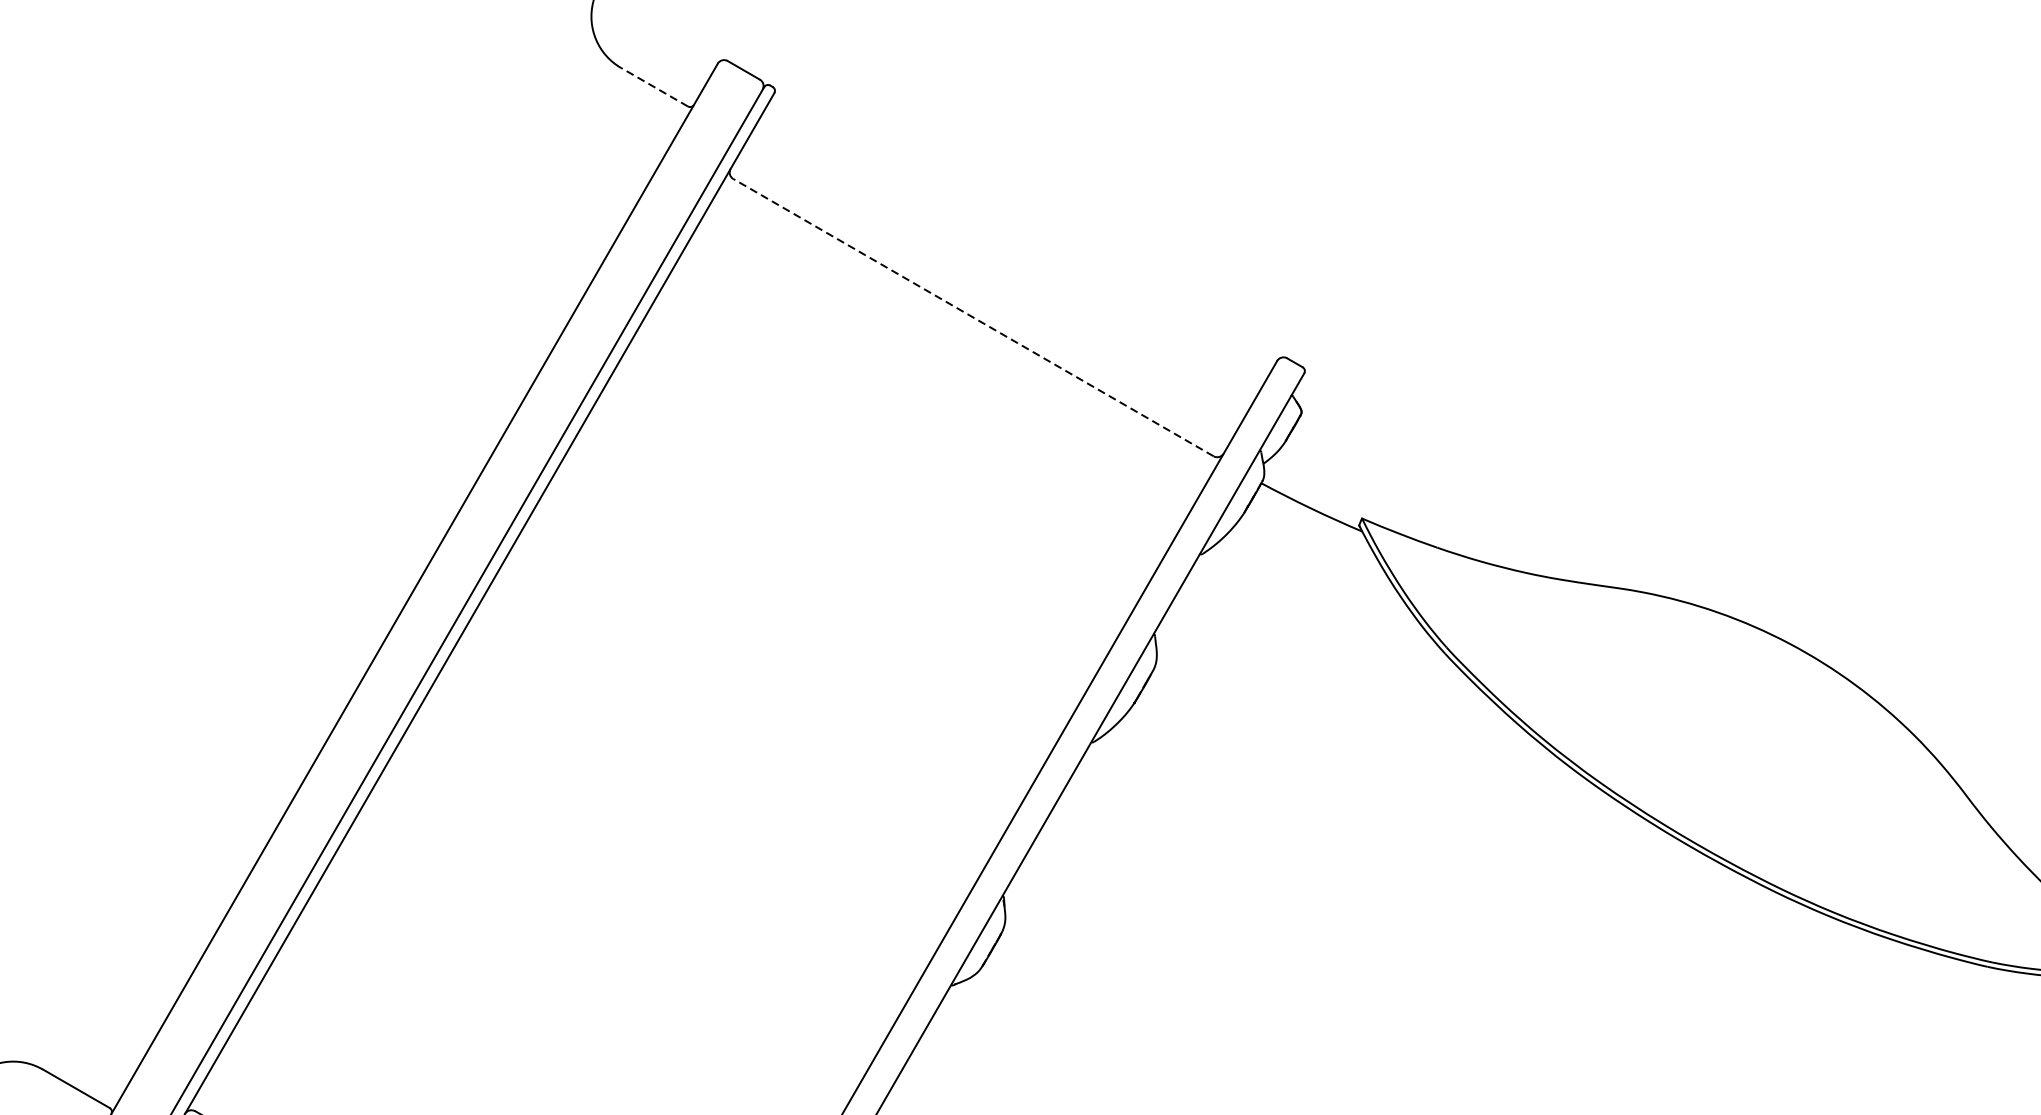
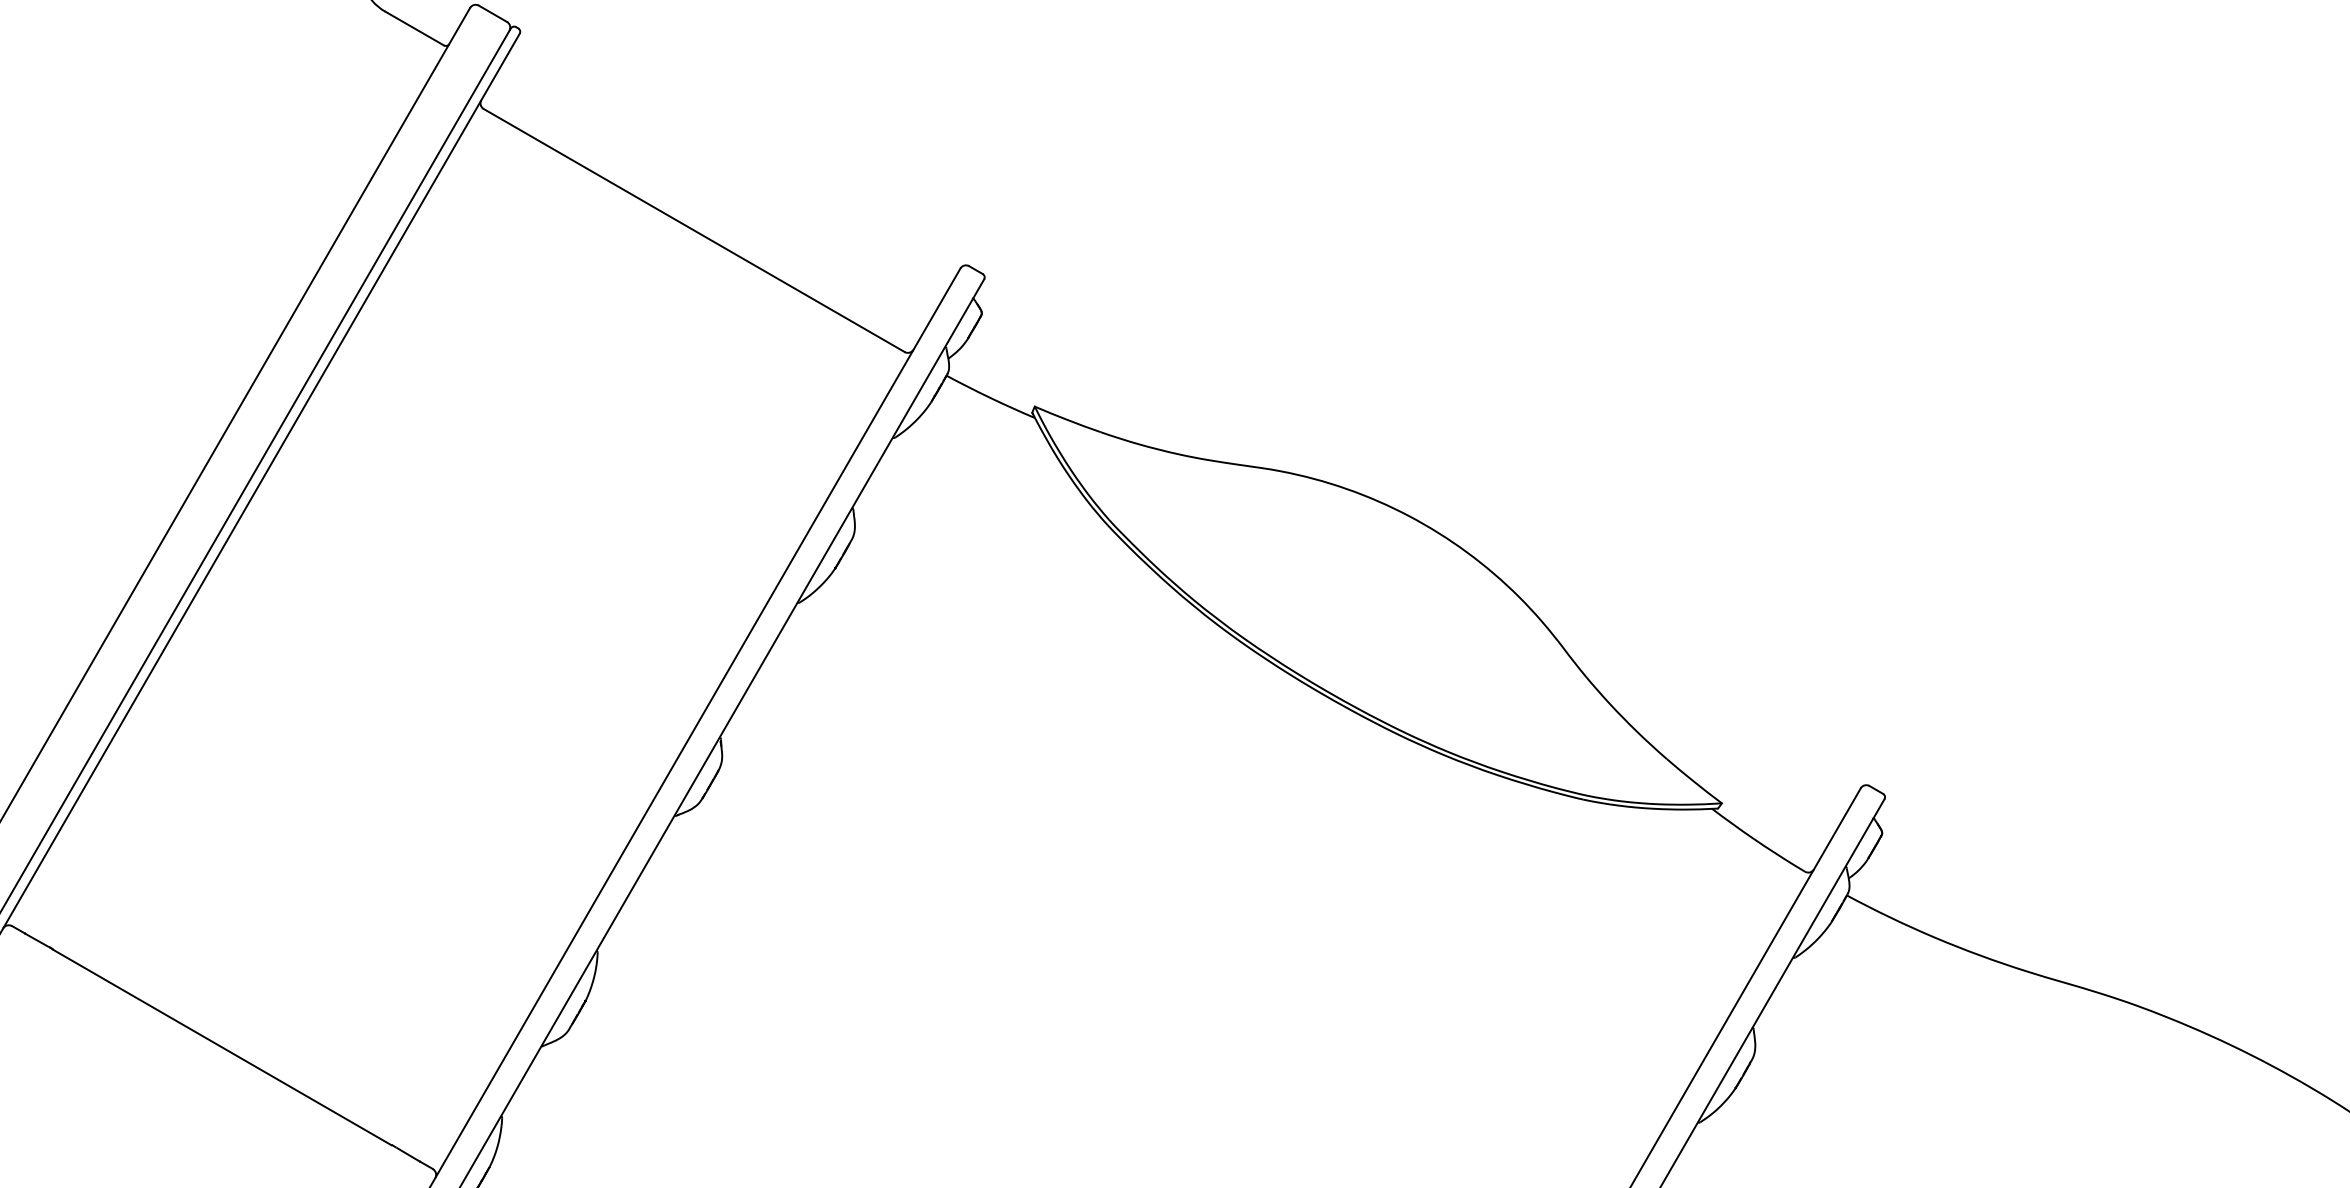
line: (654, 87) -> (414, 28), dashed -> solid
line: (972, 317) -> (693, 230), dashed -> solid

